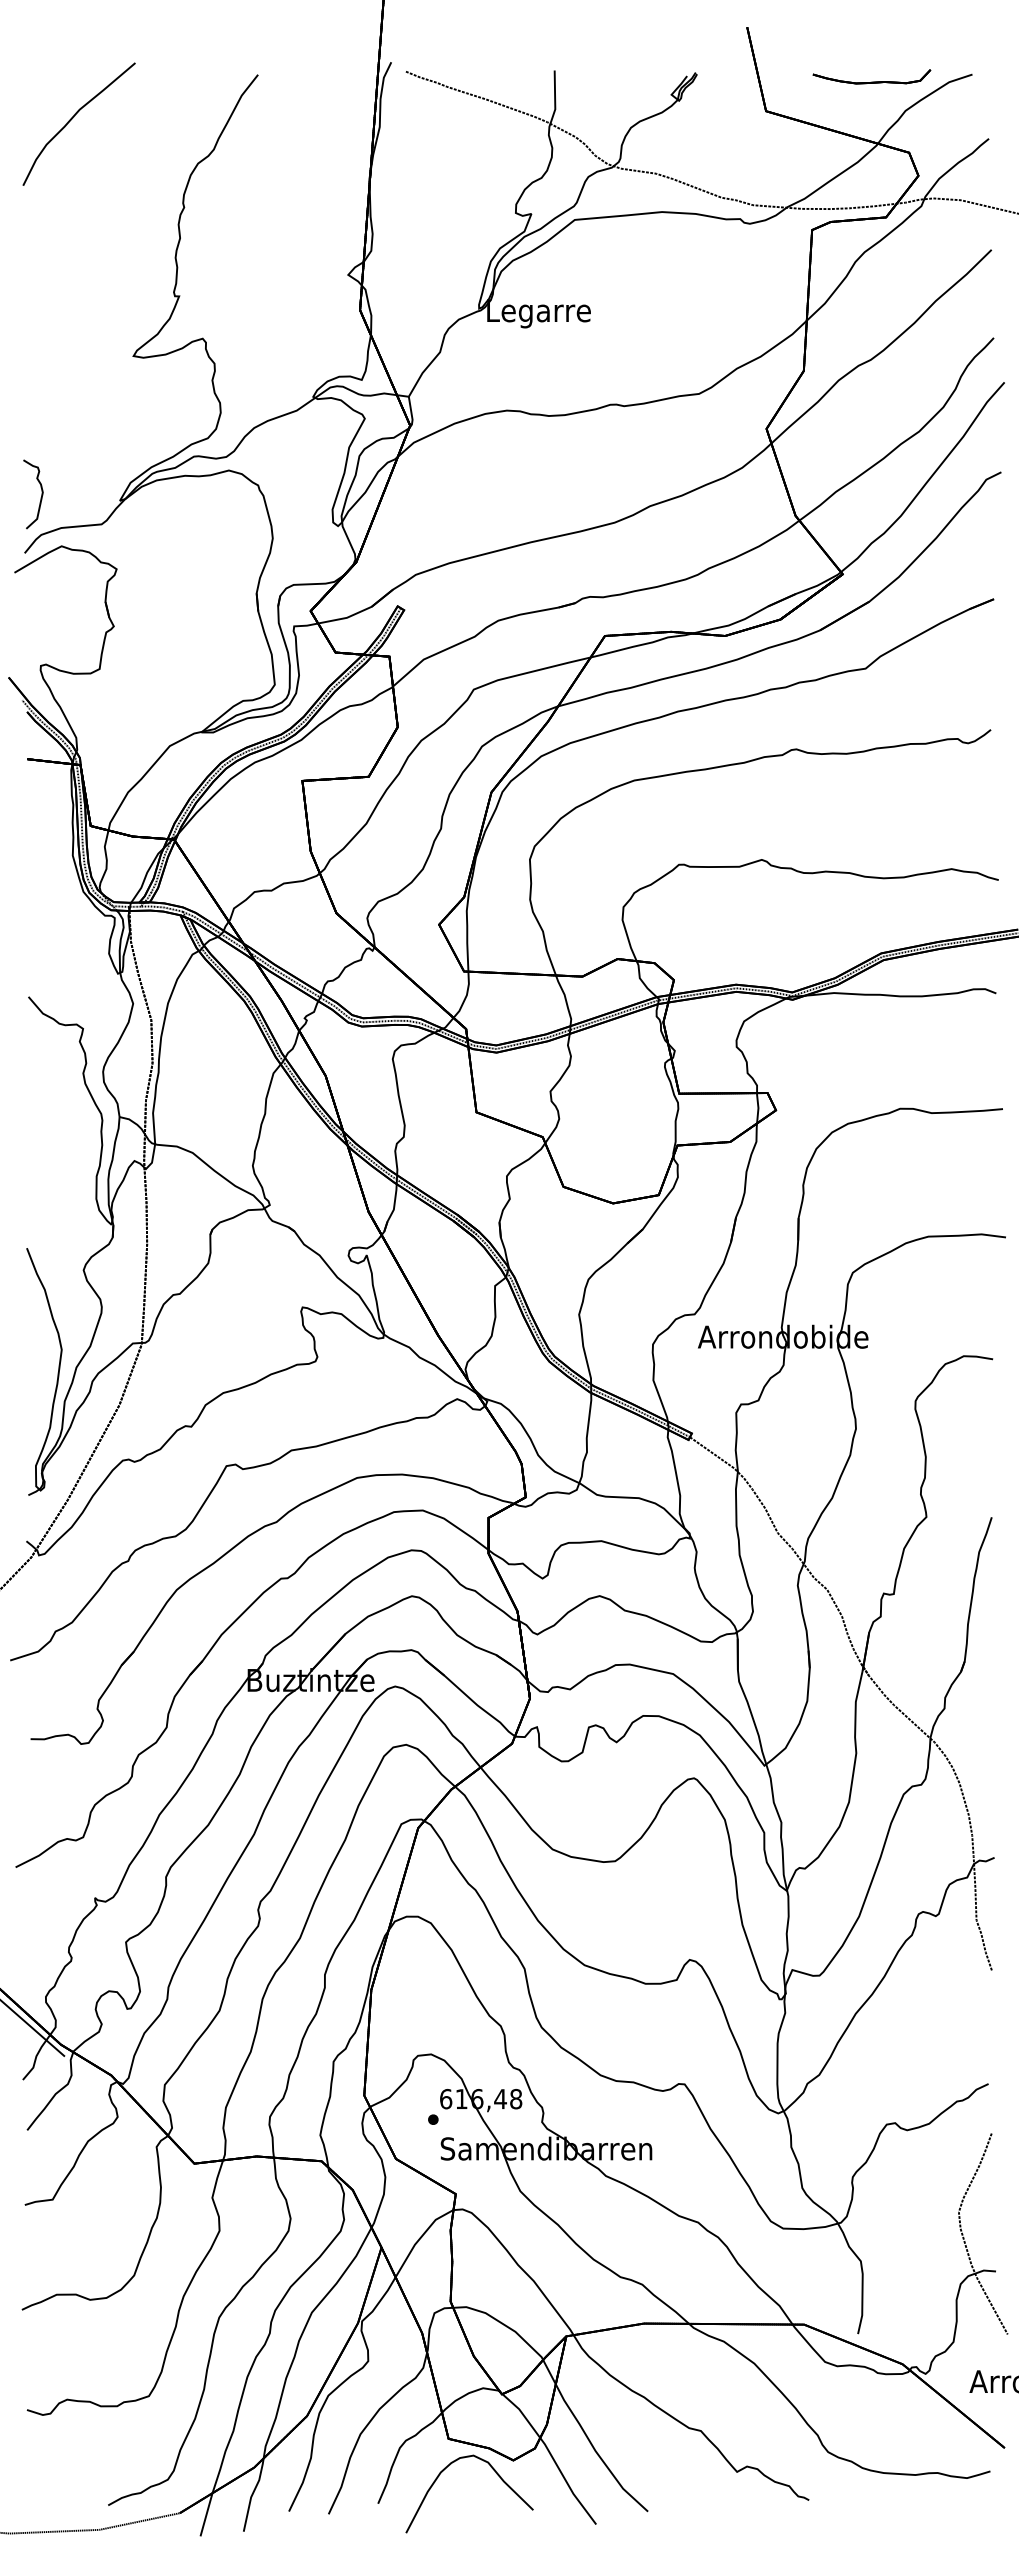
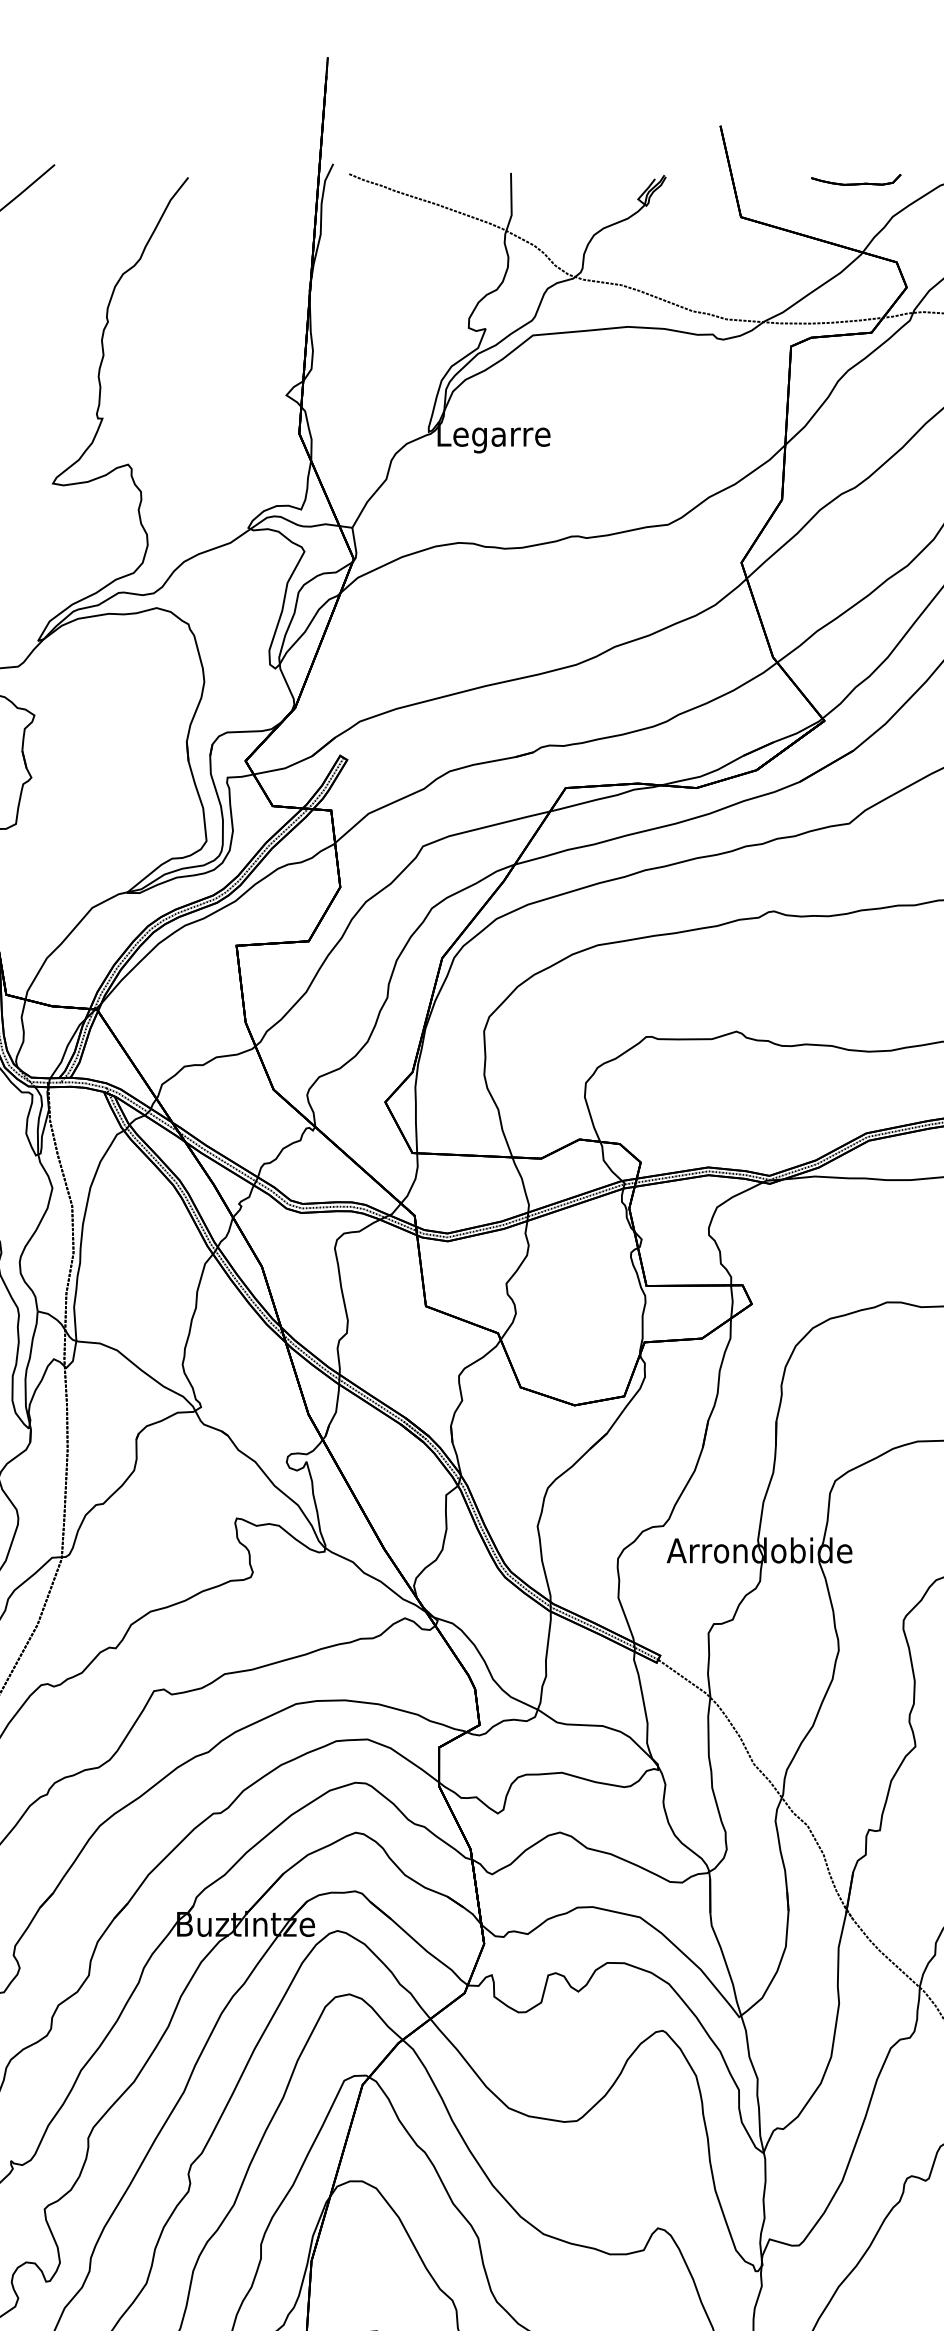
part: (871, 76) -> (855, 179), size x0.7

